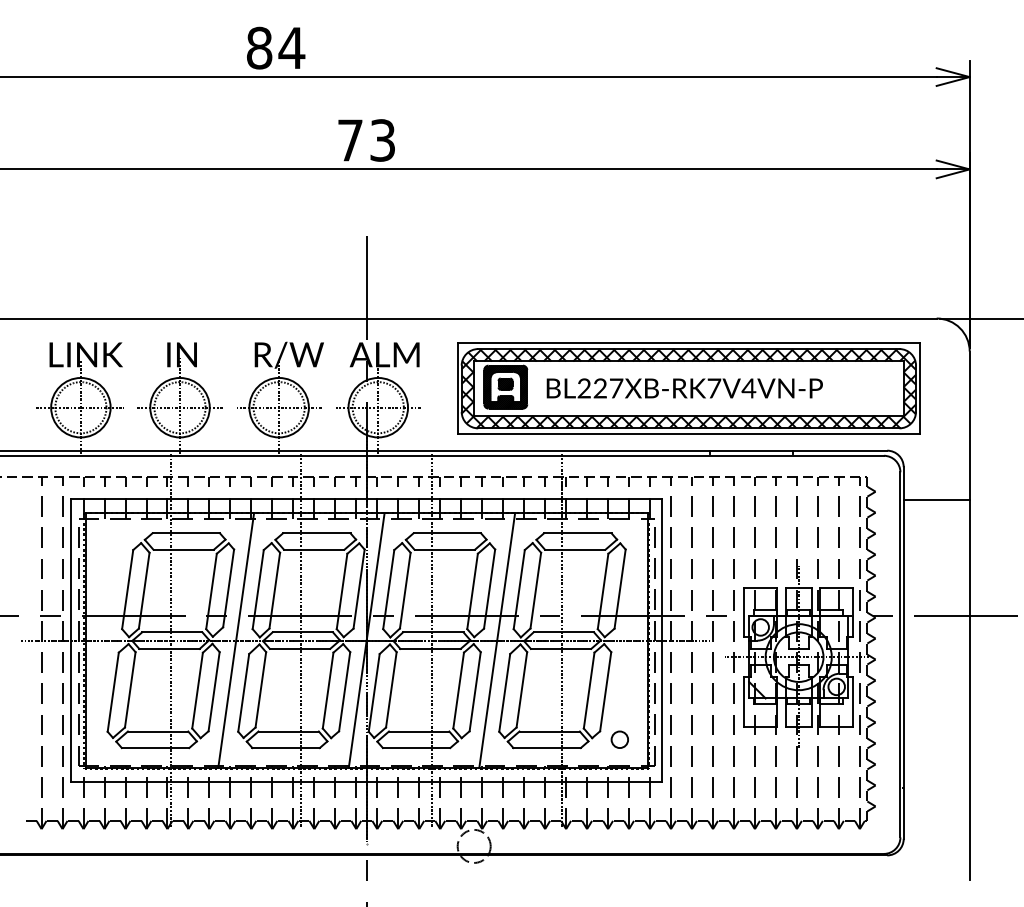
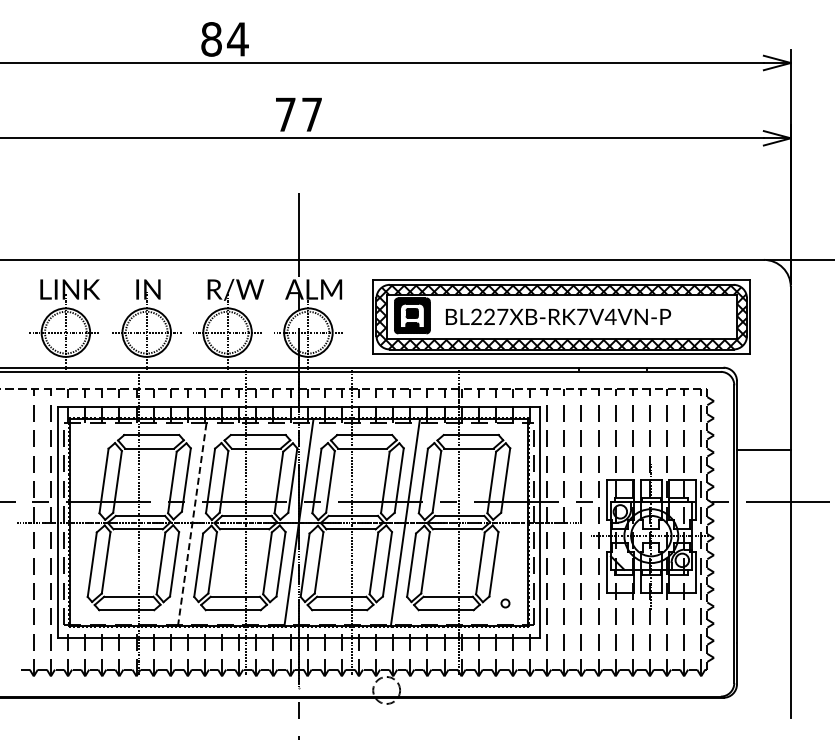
text: (383, 140) -> (312, 114), 73 -> 77
line: (936, 500) -> (763, 450), moved
line: (236, 640) -> (192, 522), solid -> dashed
circle: (619, 739) -> (505, 603), size x0.6

